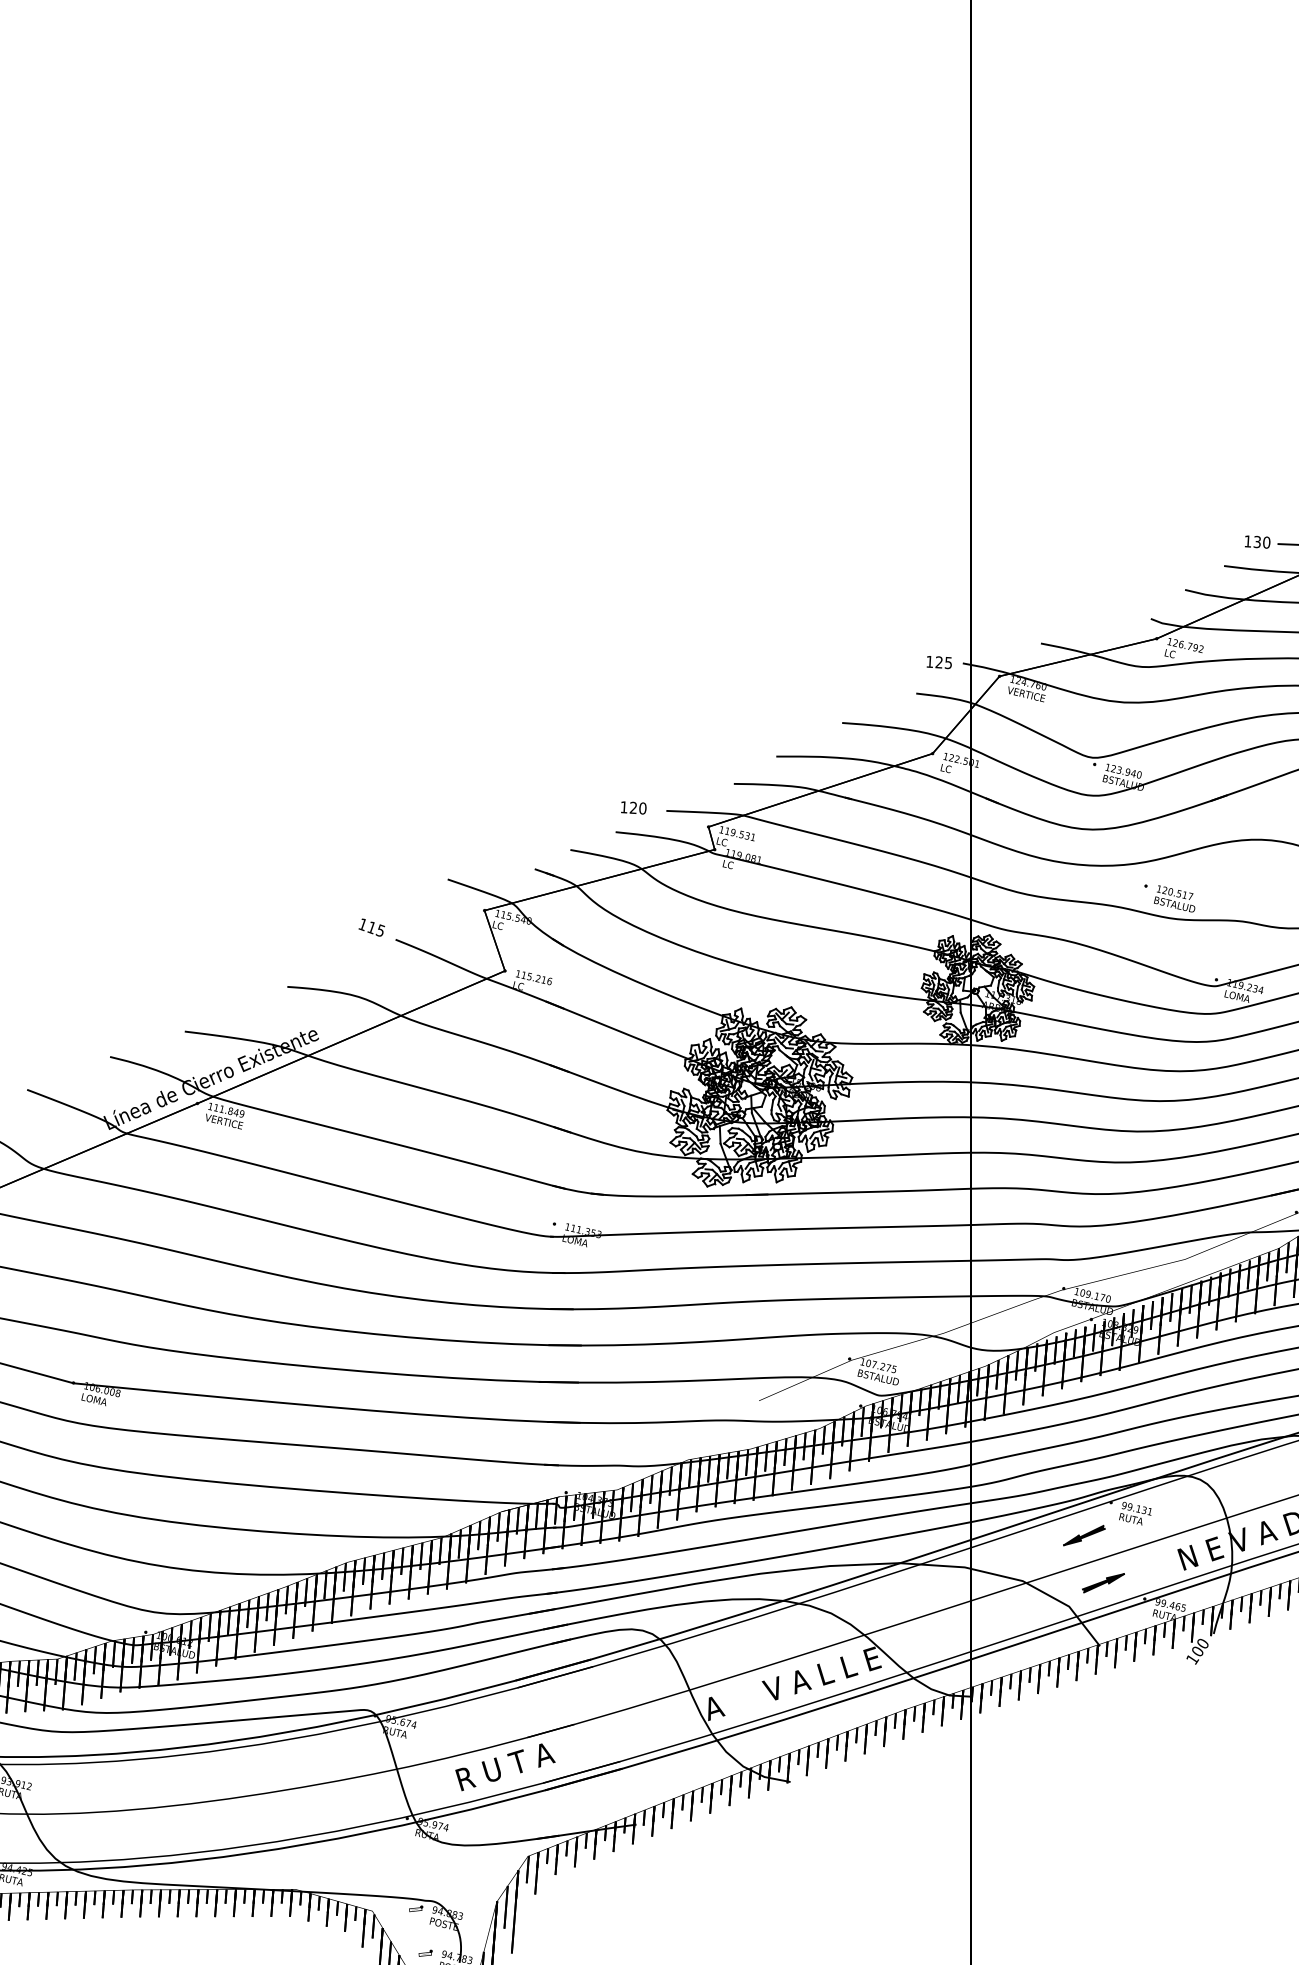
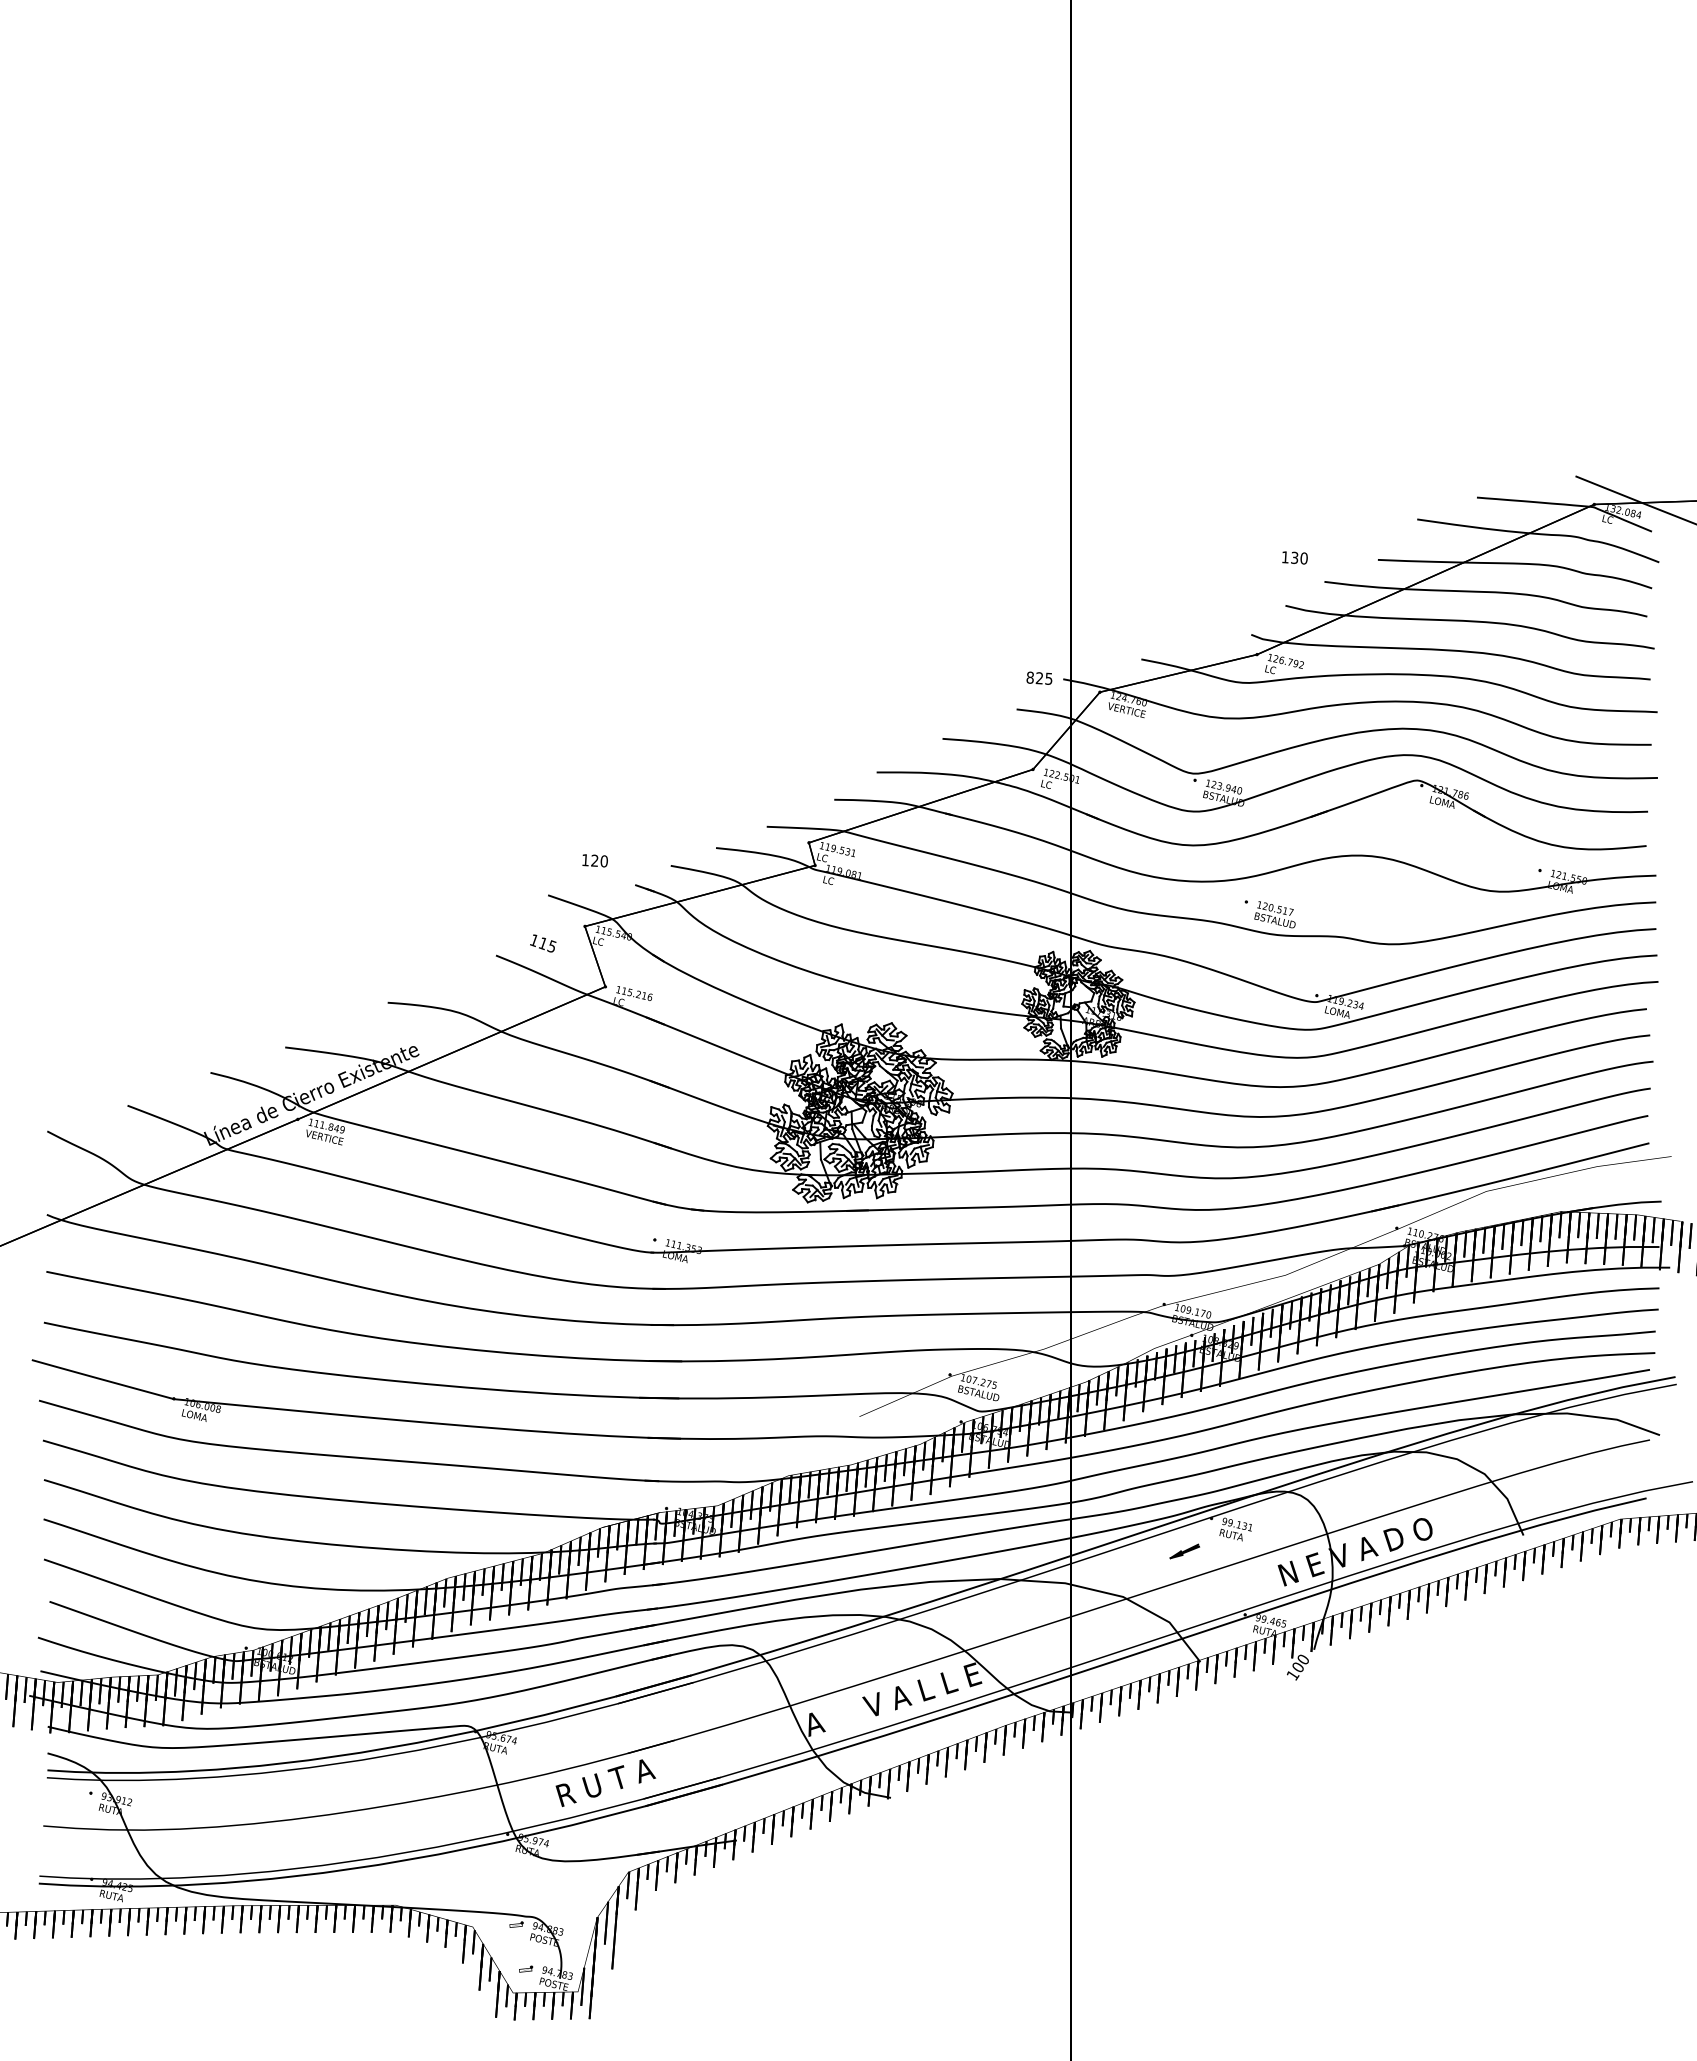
text: (1257, 541) -> (1294, 557), moved
text: (929, 661) -> (1029, 677), 125 -> 825
text: (633, 807) -> (594, 860), moved
text: (372, 927) -> (543, 943), moved
part: (1084, 1535) -> (1184, 1551), size x0.7
part: (1103, 1582) -> (1203, 1598), removed

